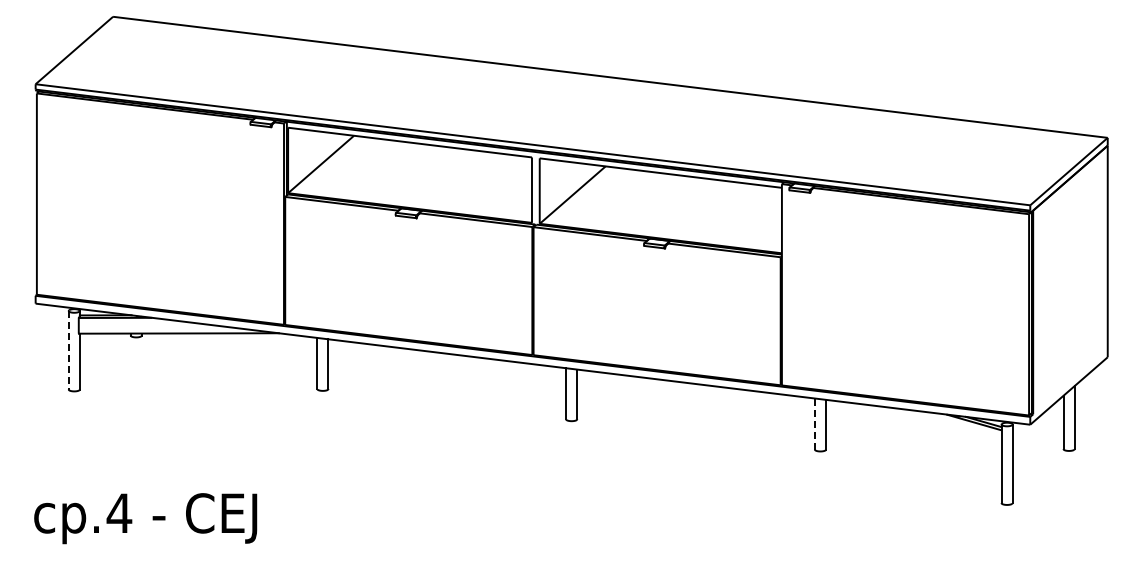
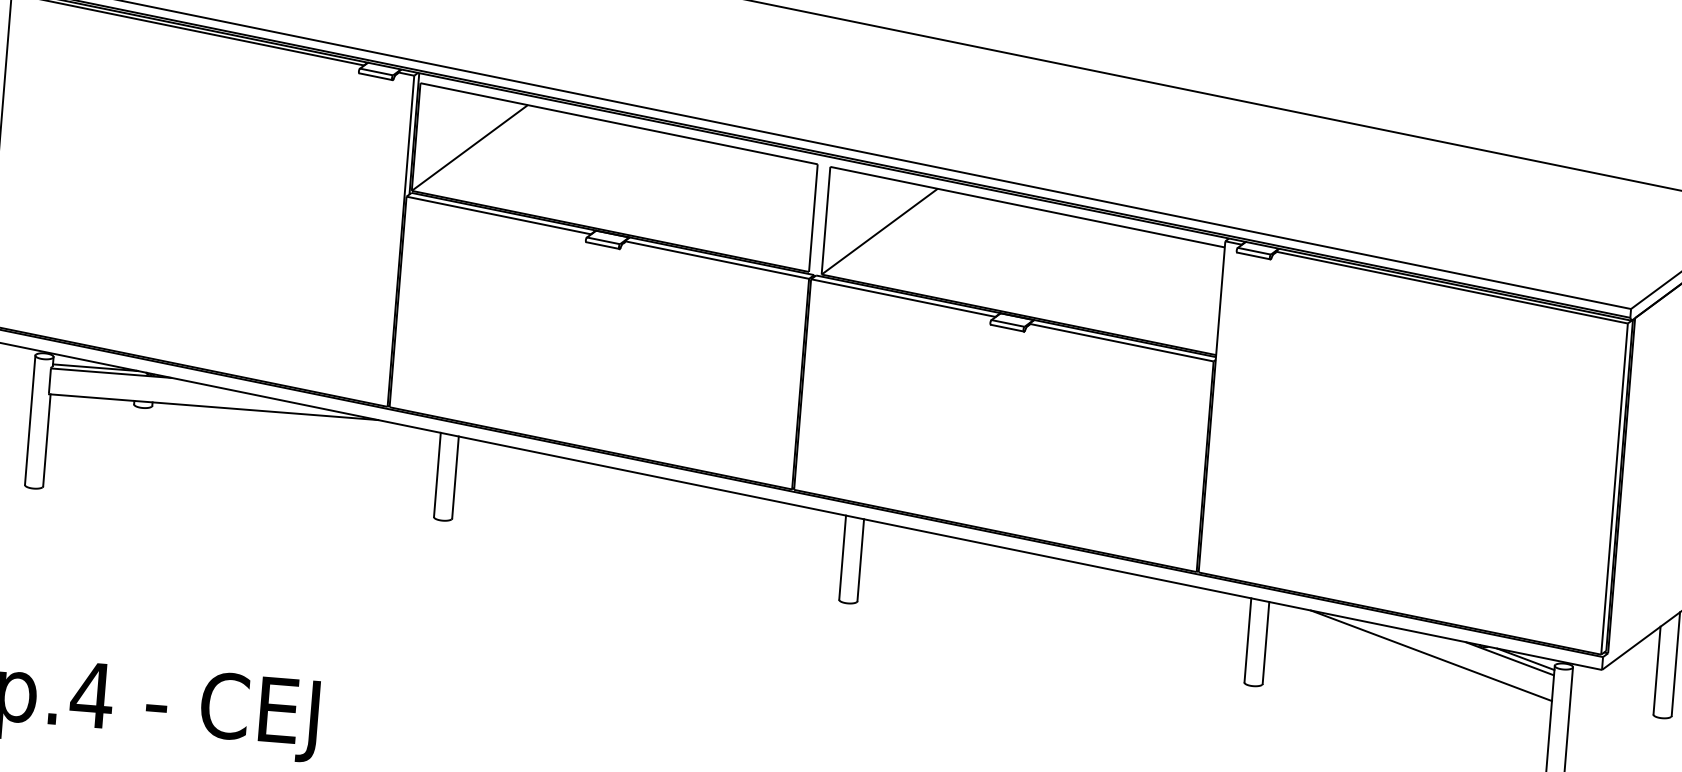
line: (68, 350) -> (29, 420), dashed -> solid
line: (926, 423) -> (1431, 654), added
line: (814, 424) -> (1247, 641), dashed -> solid

